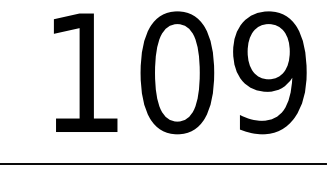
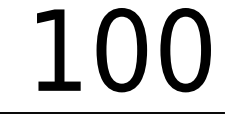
text: (270, 73) -> (185, 50), 109 -> 100

